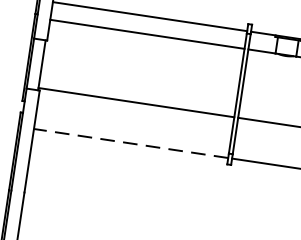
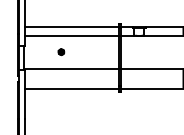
part: (120, 65) -> (61, 52), added
line: (129, 143) -> (71, 88), dashed -> solid

